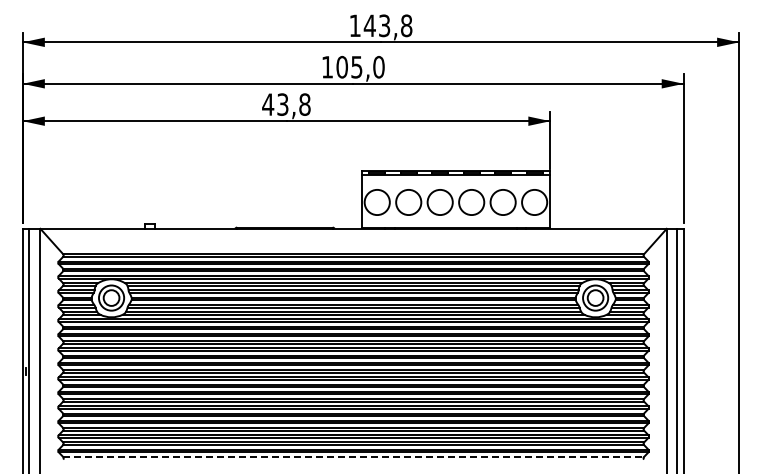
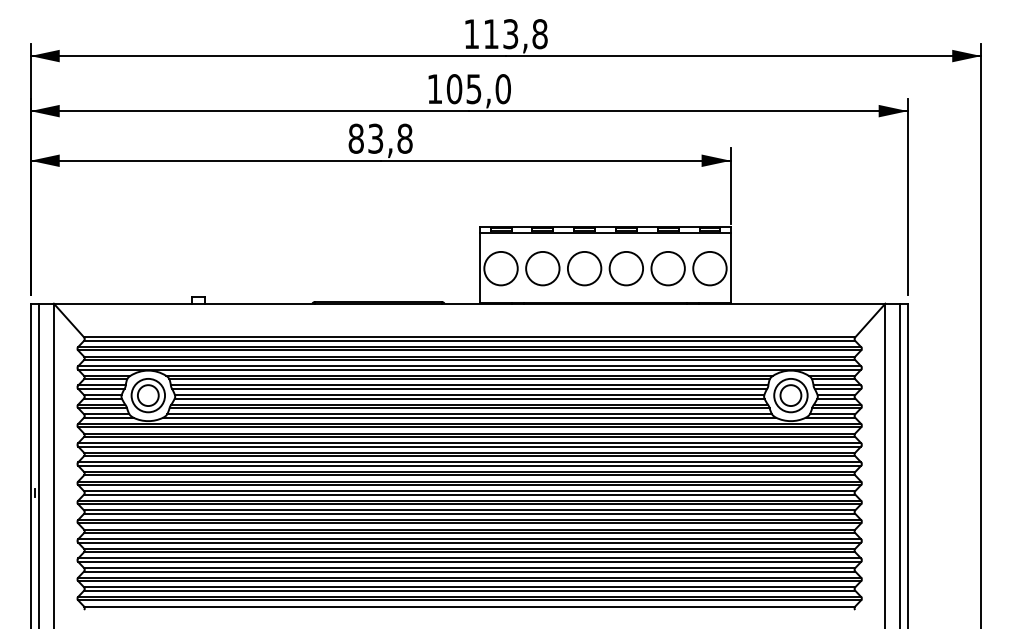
text: (369, 25) -> (490, 33), 143,8 -> 113,8
text: (268, 104) -> (356, 138), 43,8 -> 83,8
line: (354, 456) -> (470, 605), dashed -> solid

